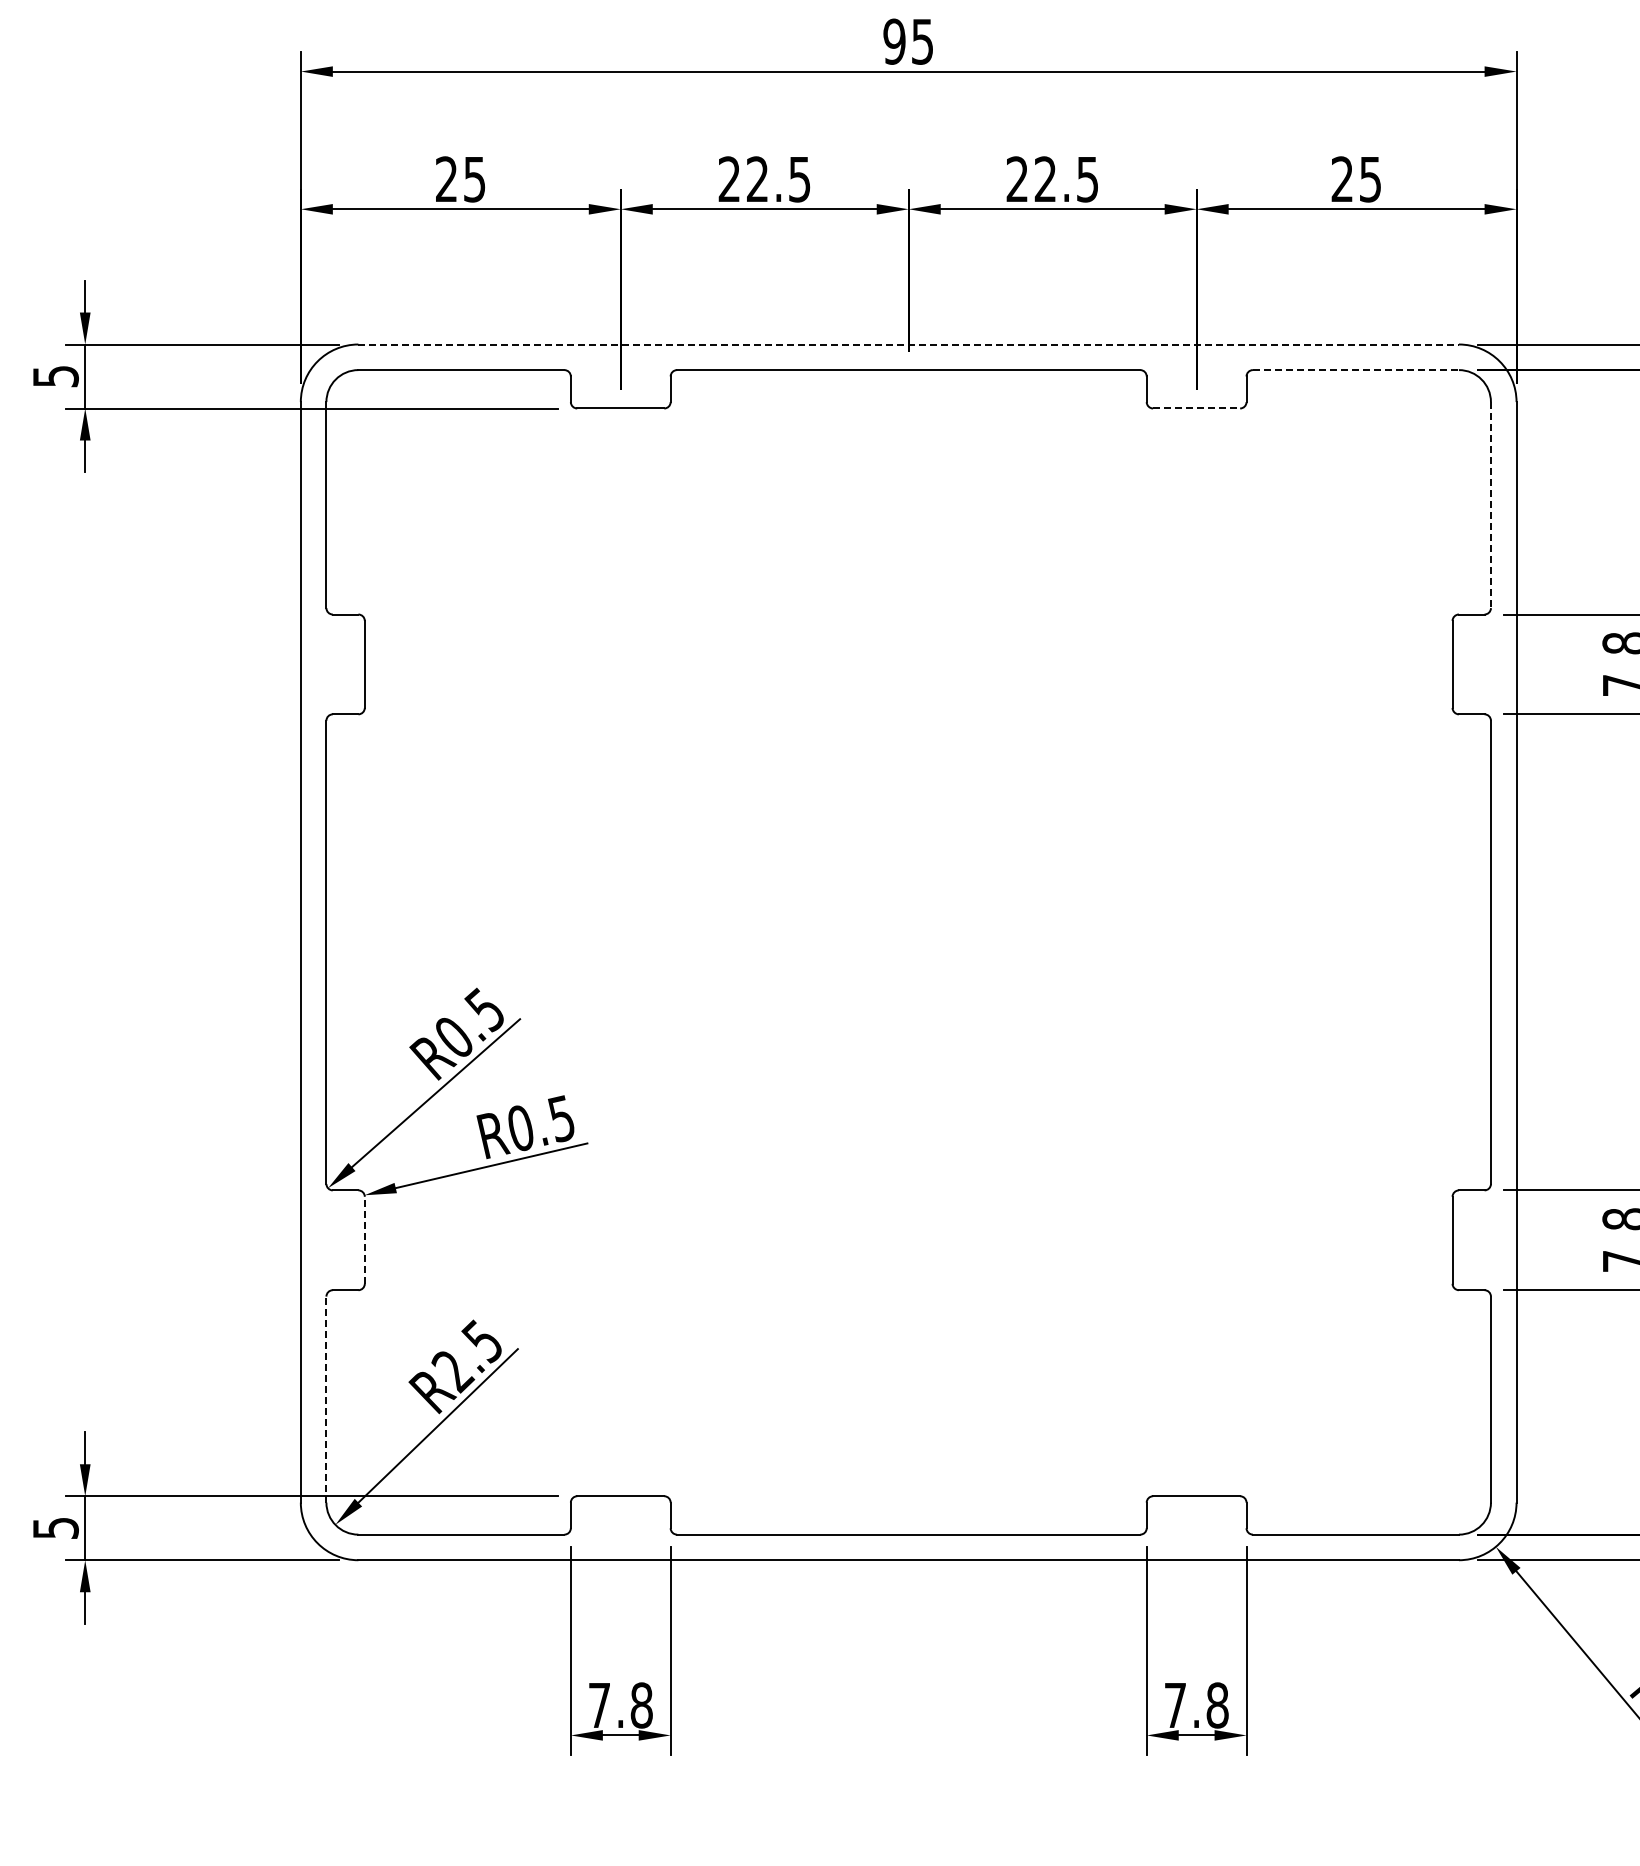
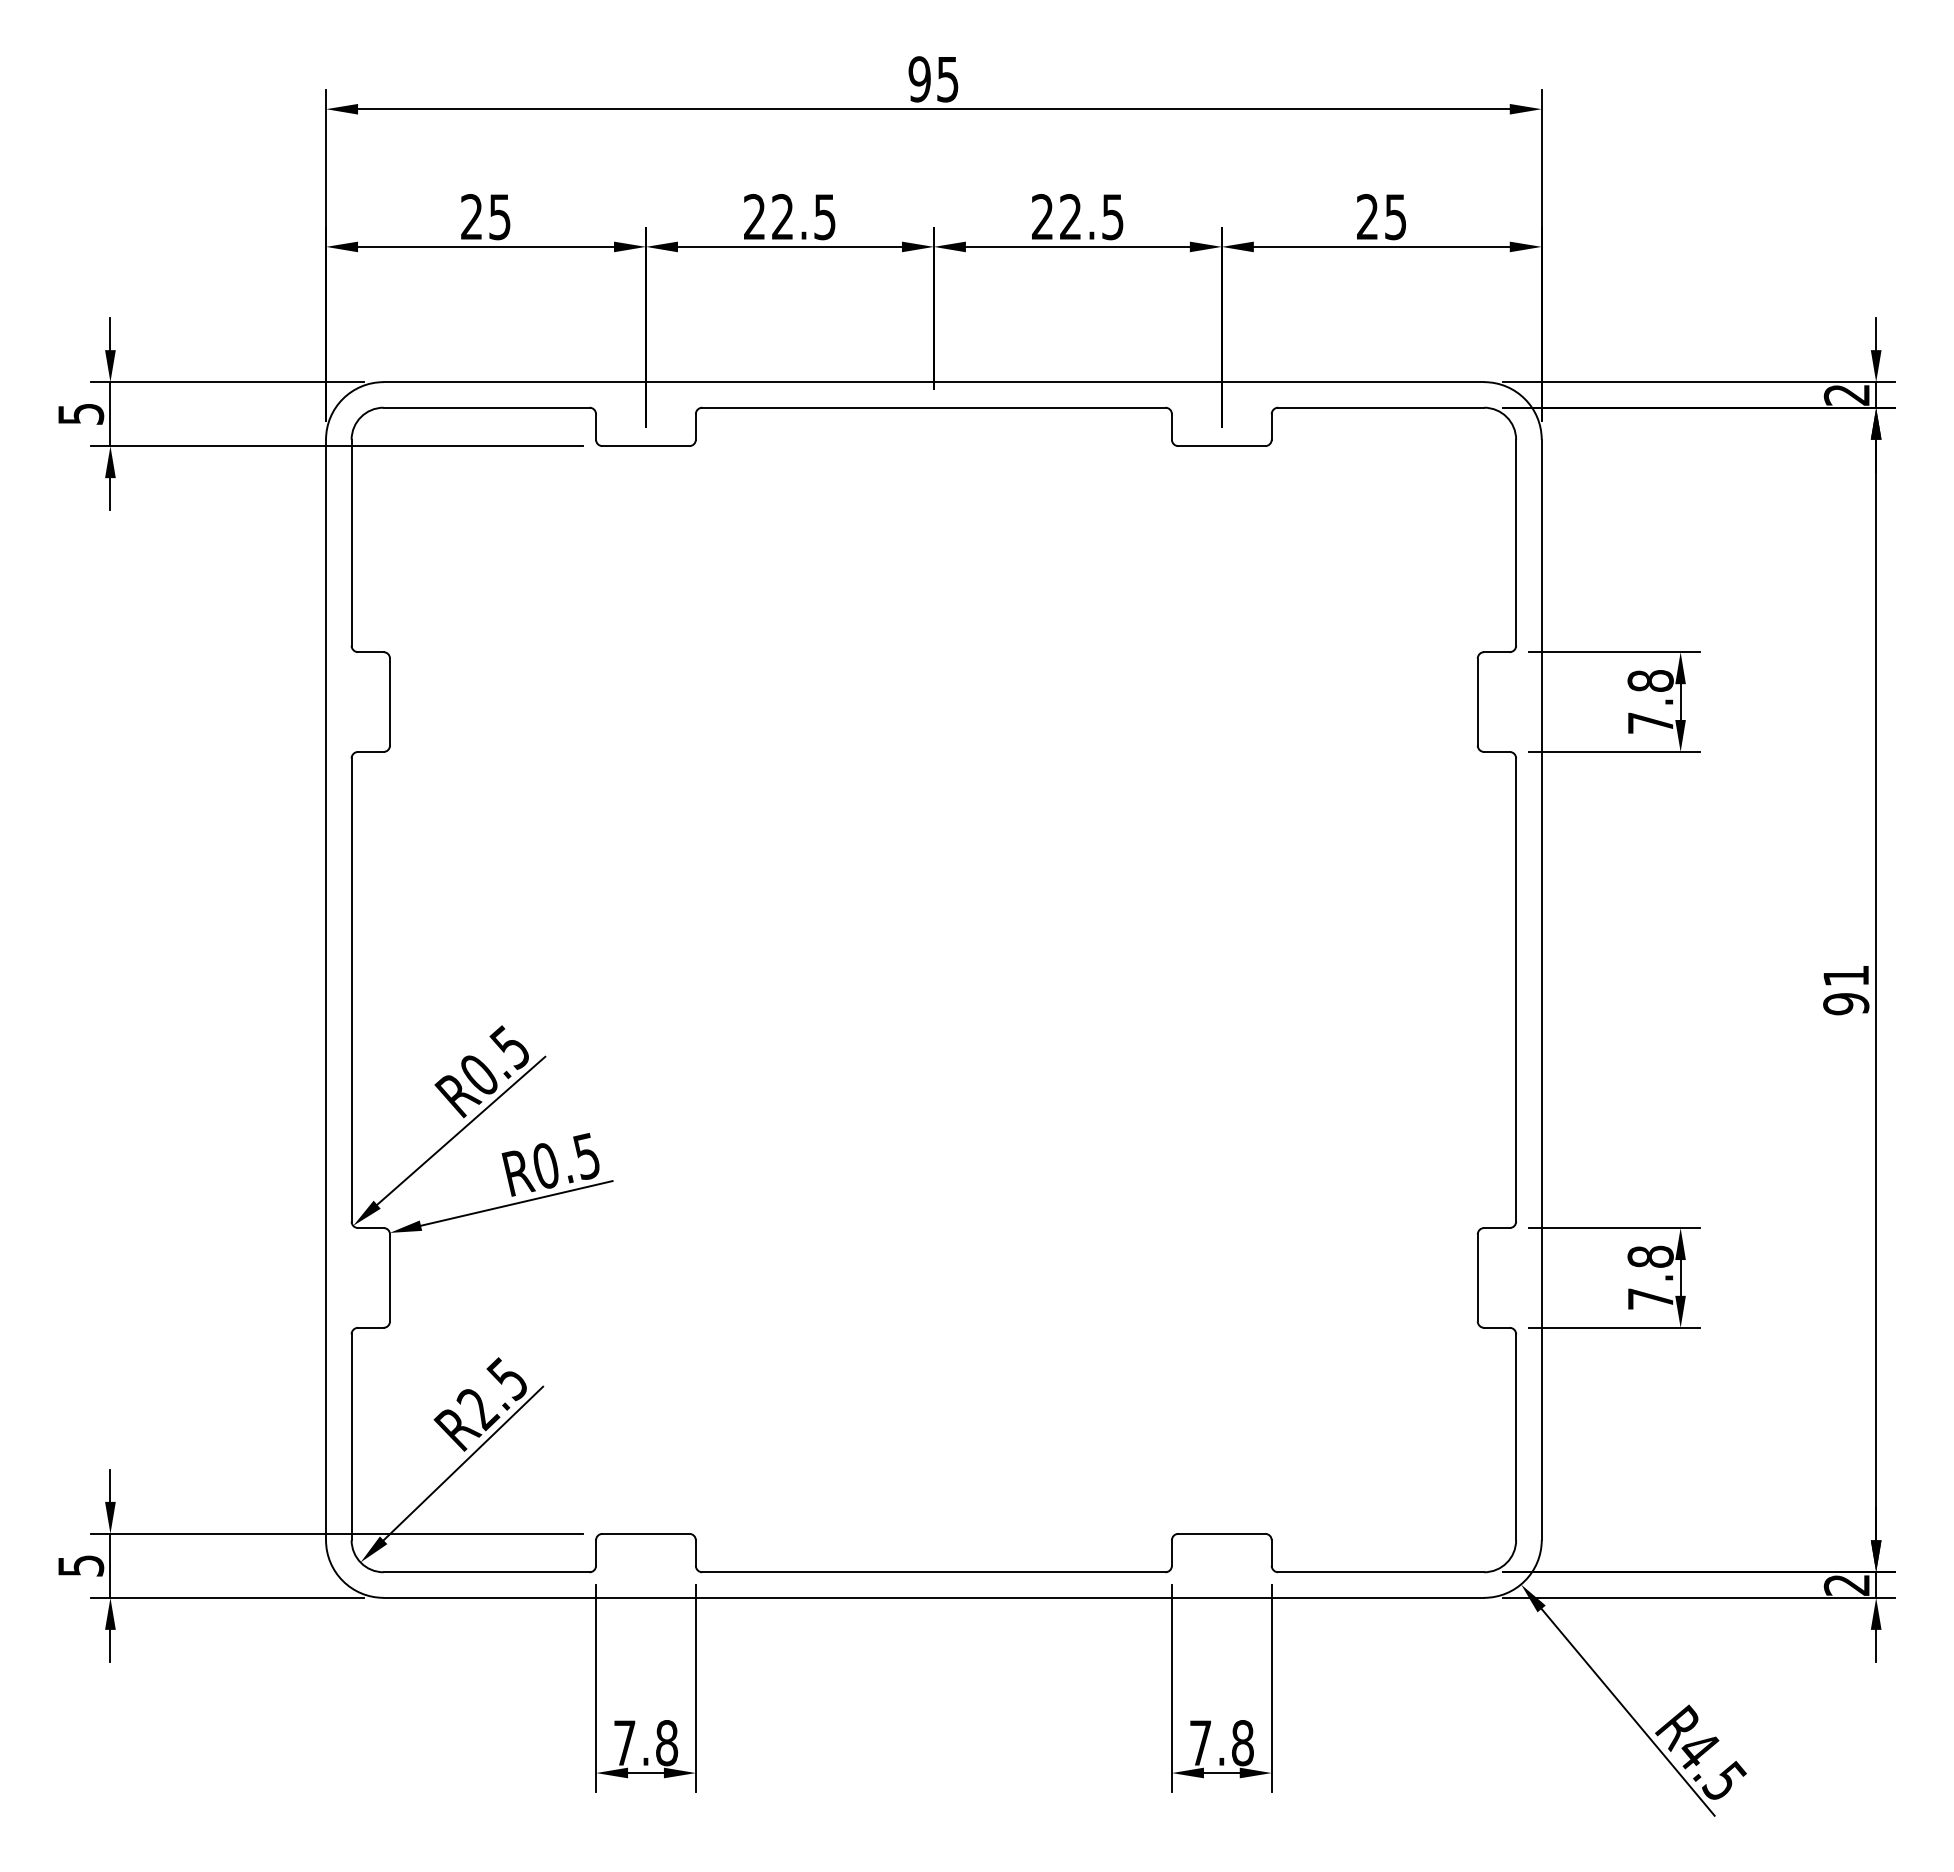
line: (909, 344) -> (934, 382), dashed -> solid
line: (1356, 369) -> (1381, 407), dashed -> solid
line: (1196, 408) -> (1221, 446), dashed -> solid
line: (1491, 505) -> (1516, 543), dashed -> solid
line: (365, 1239) -> (390, 1277), dashed -> solid
line: (326, 1398) -> (351, 1436), dashed -> solid

